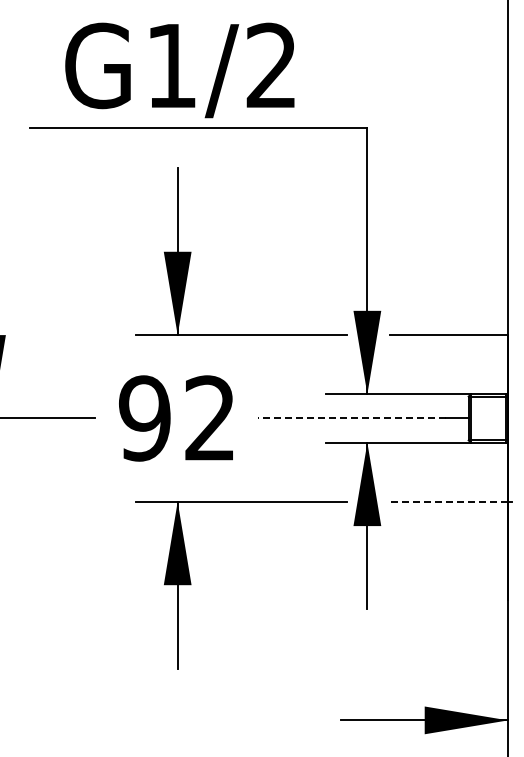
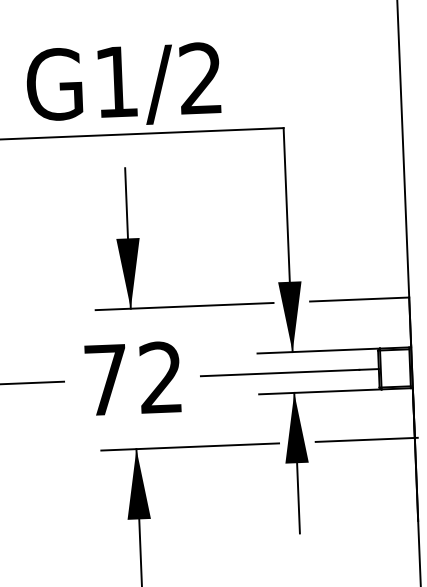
text: (144, 418) -> (105, 380), 92 -> 72
line: (351, 418) -> (280, 373), dashed -> solid
line: (449, 501) -> (365, 439), dashed -> solid

